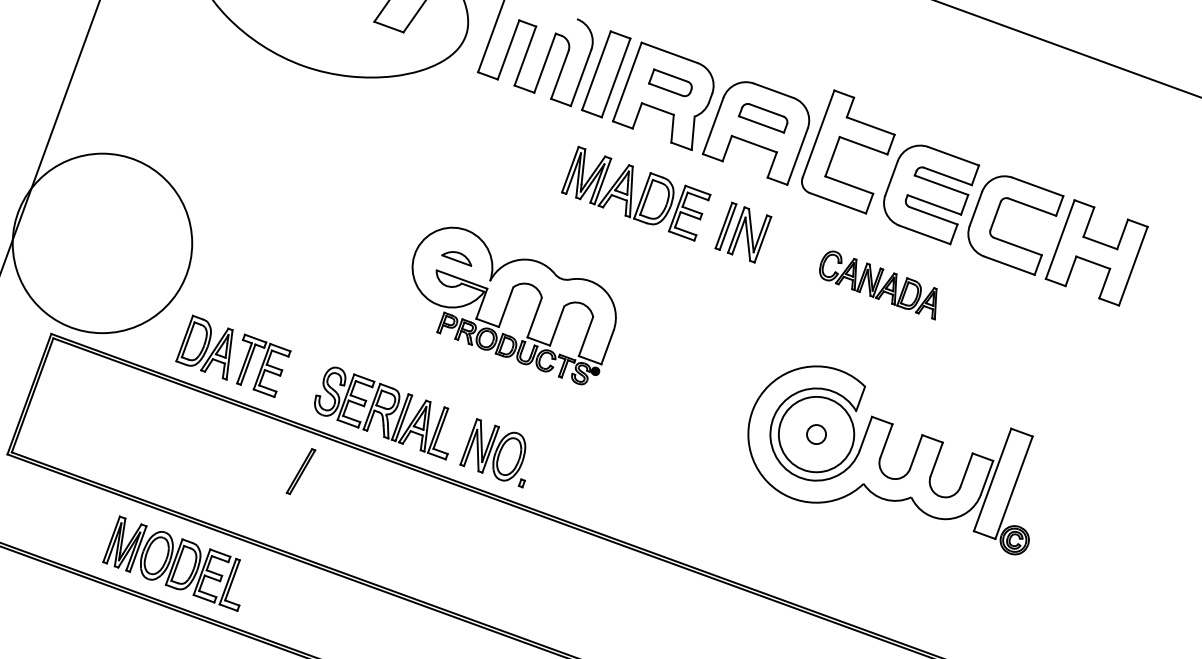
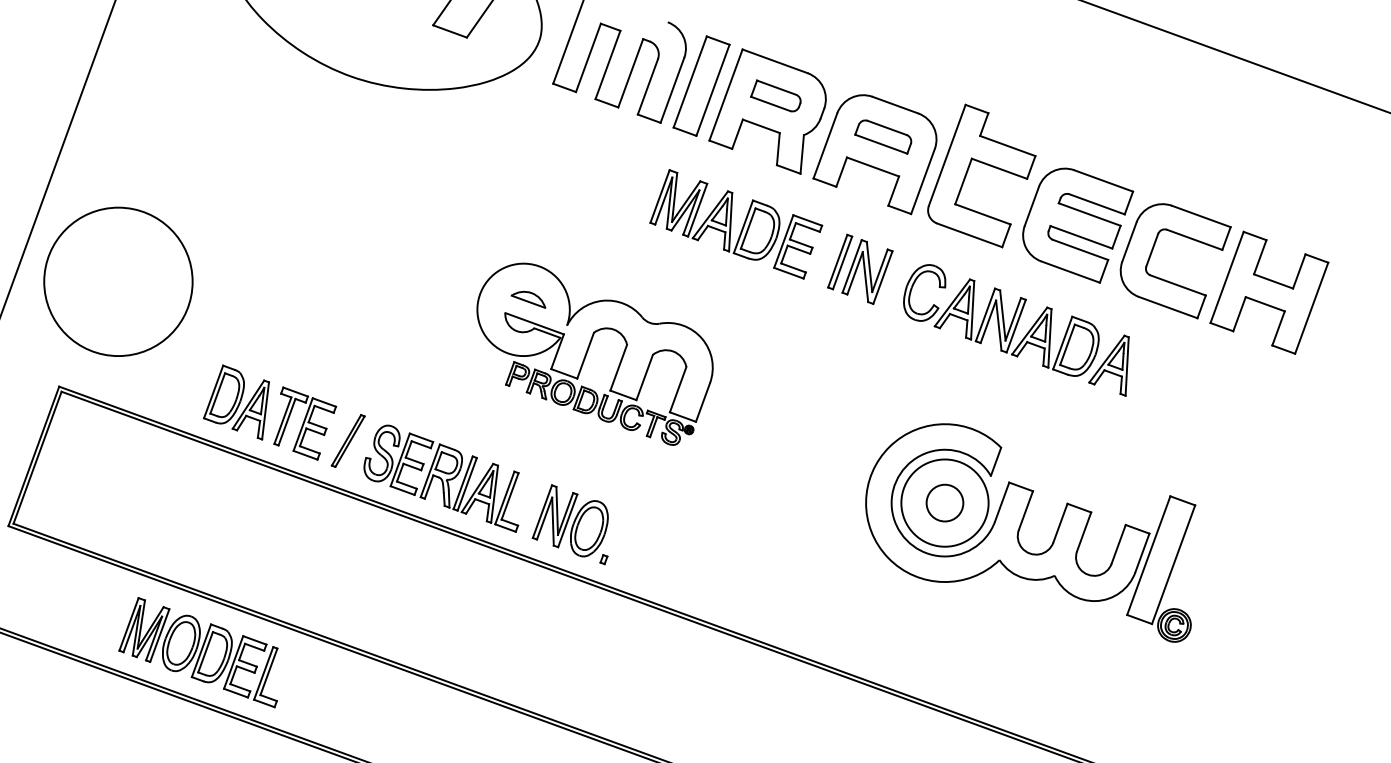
circle: (102, 243) -> (118, 281), size x0.71
part: (878, 285) -> (1016, 330), size x1.67
circle: (816, 434) -> (944, 502), size x1.67
part: (300, 471) -> (347, 440), moved

